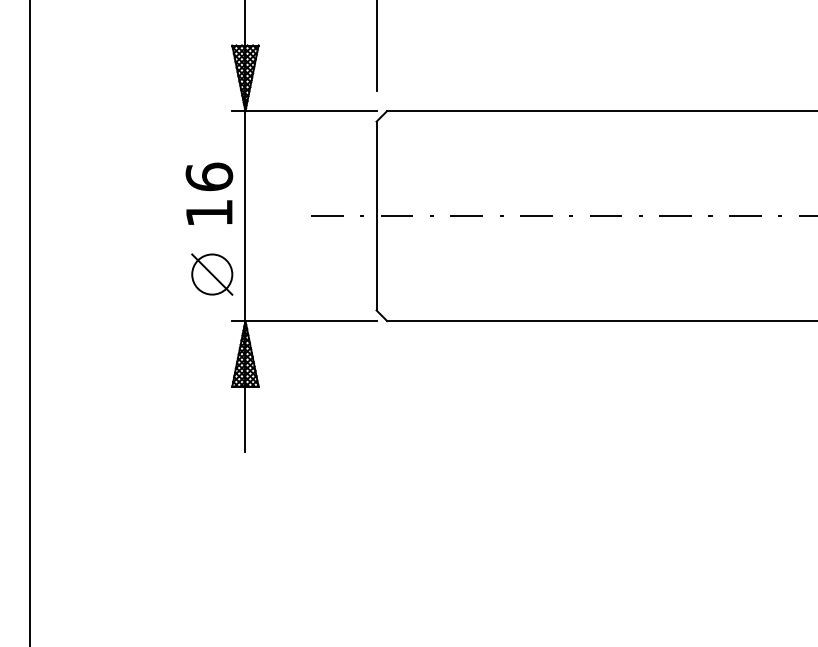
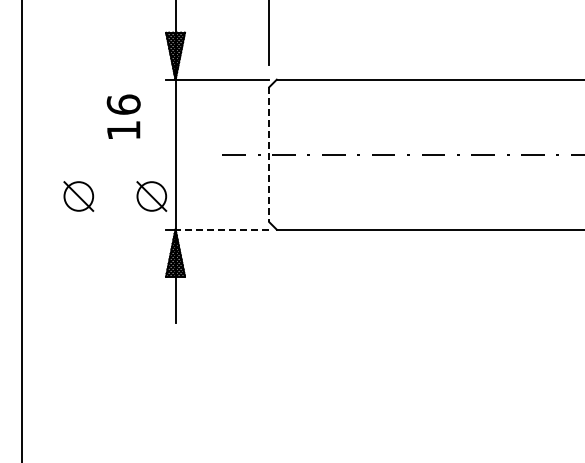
text: (209, 193) -> (123, 116), moved
line: (376, 215) -> (269, 154), solid -> dashed
part: (109, 274) -> (78, 196), added
line: (311, 320) -> (222, 229), solid -> dashed

